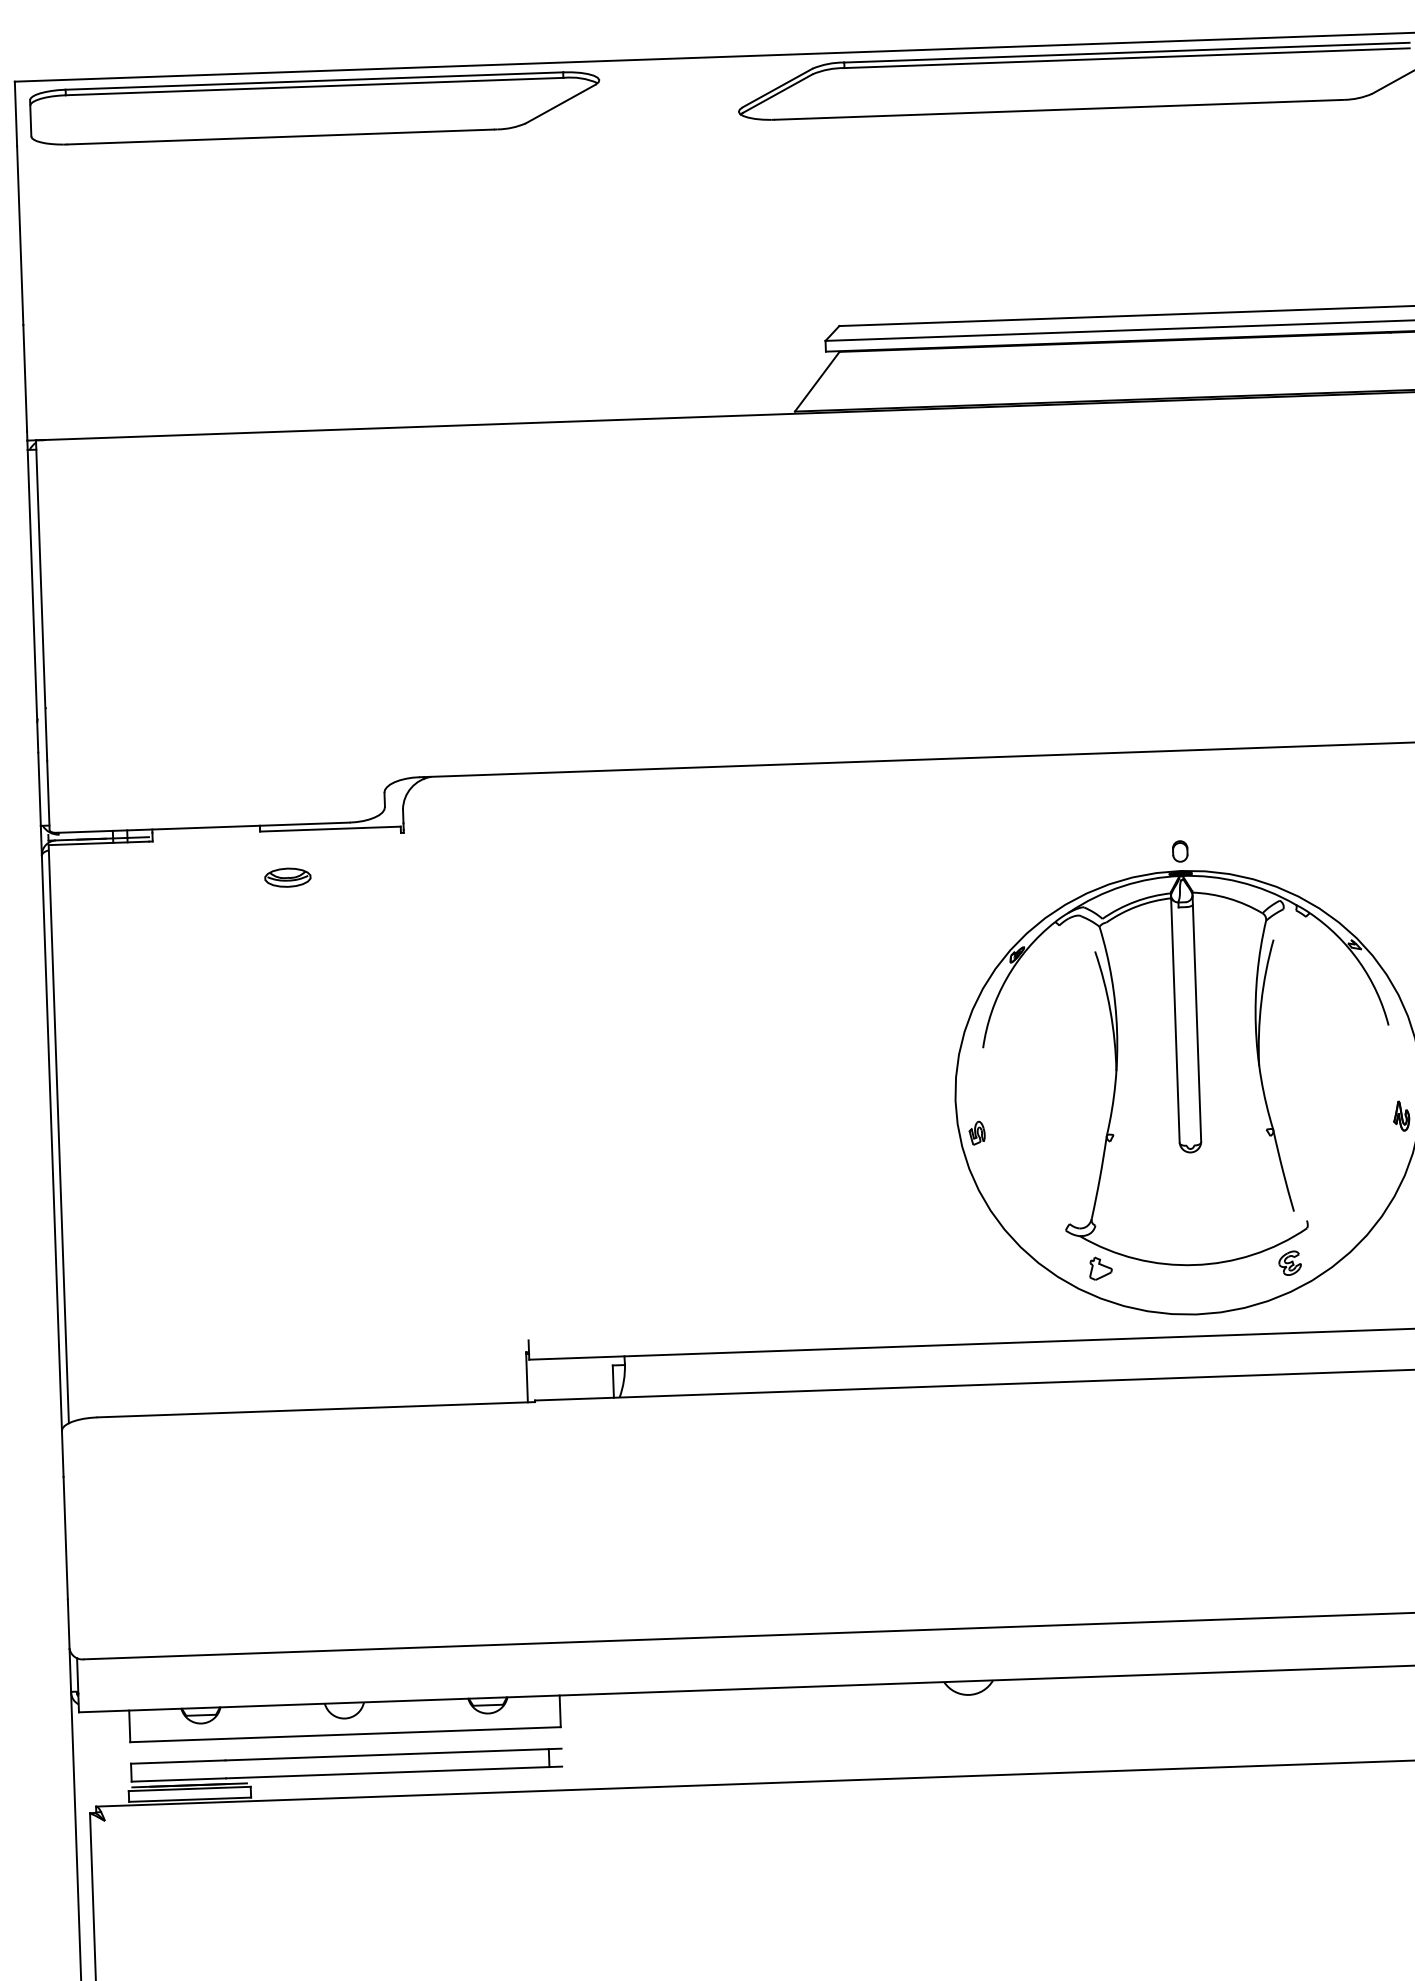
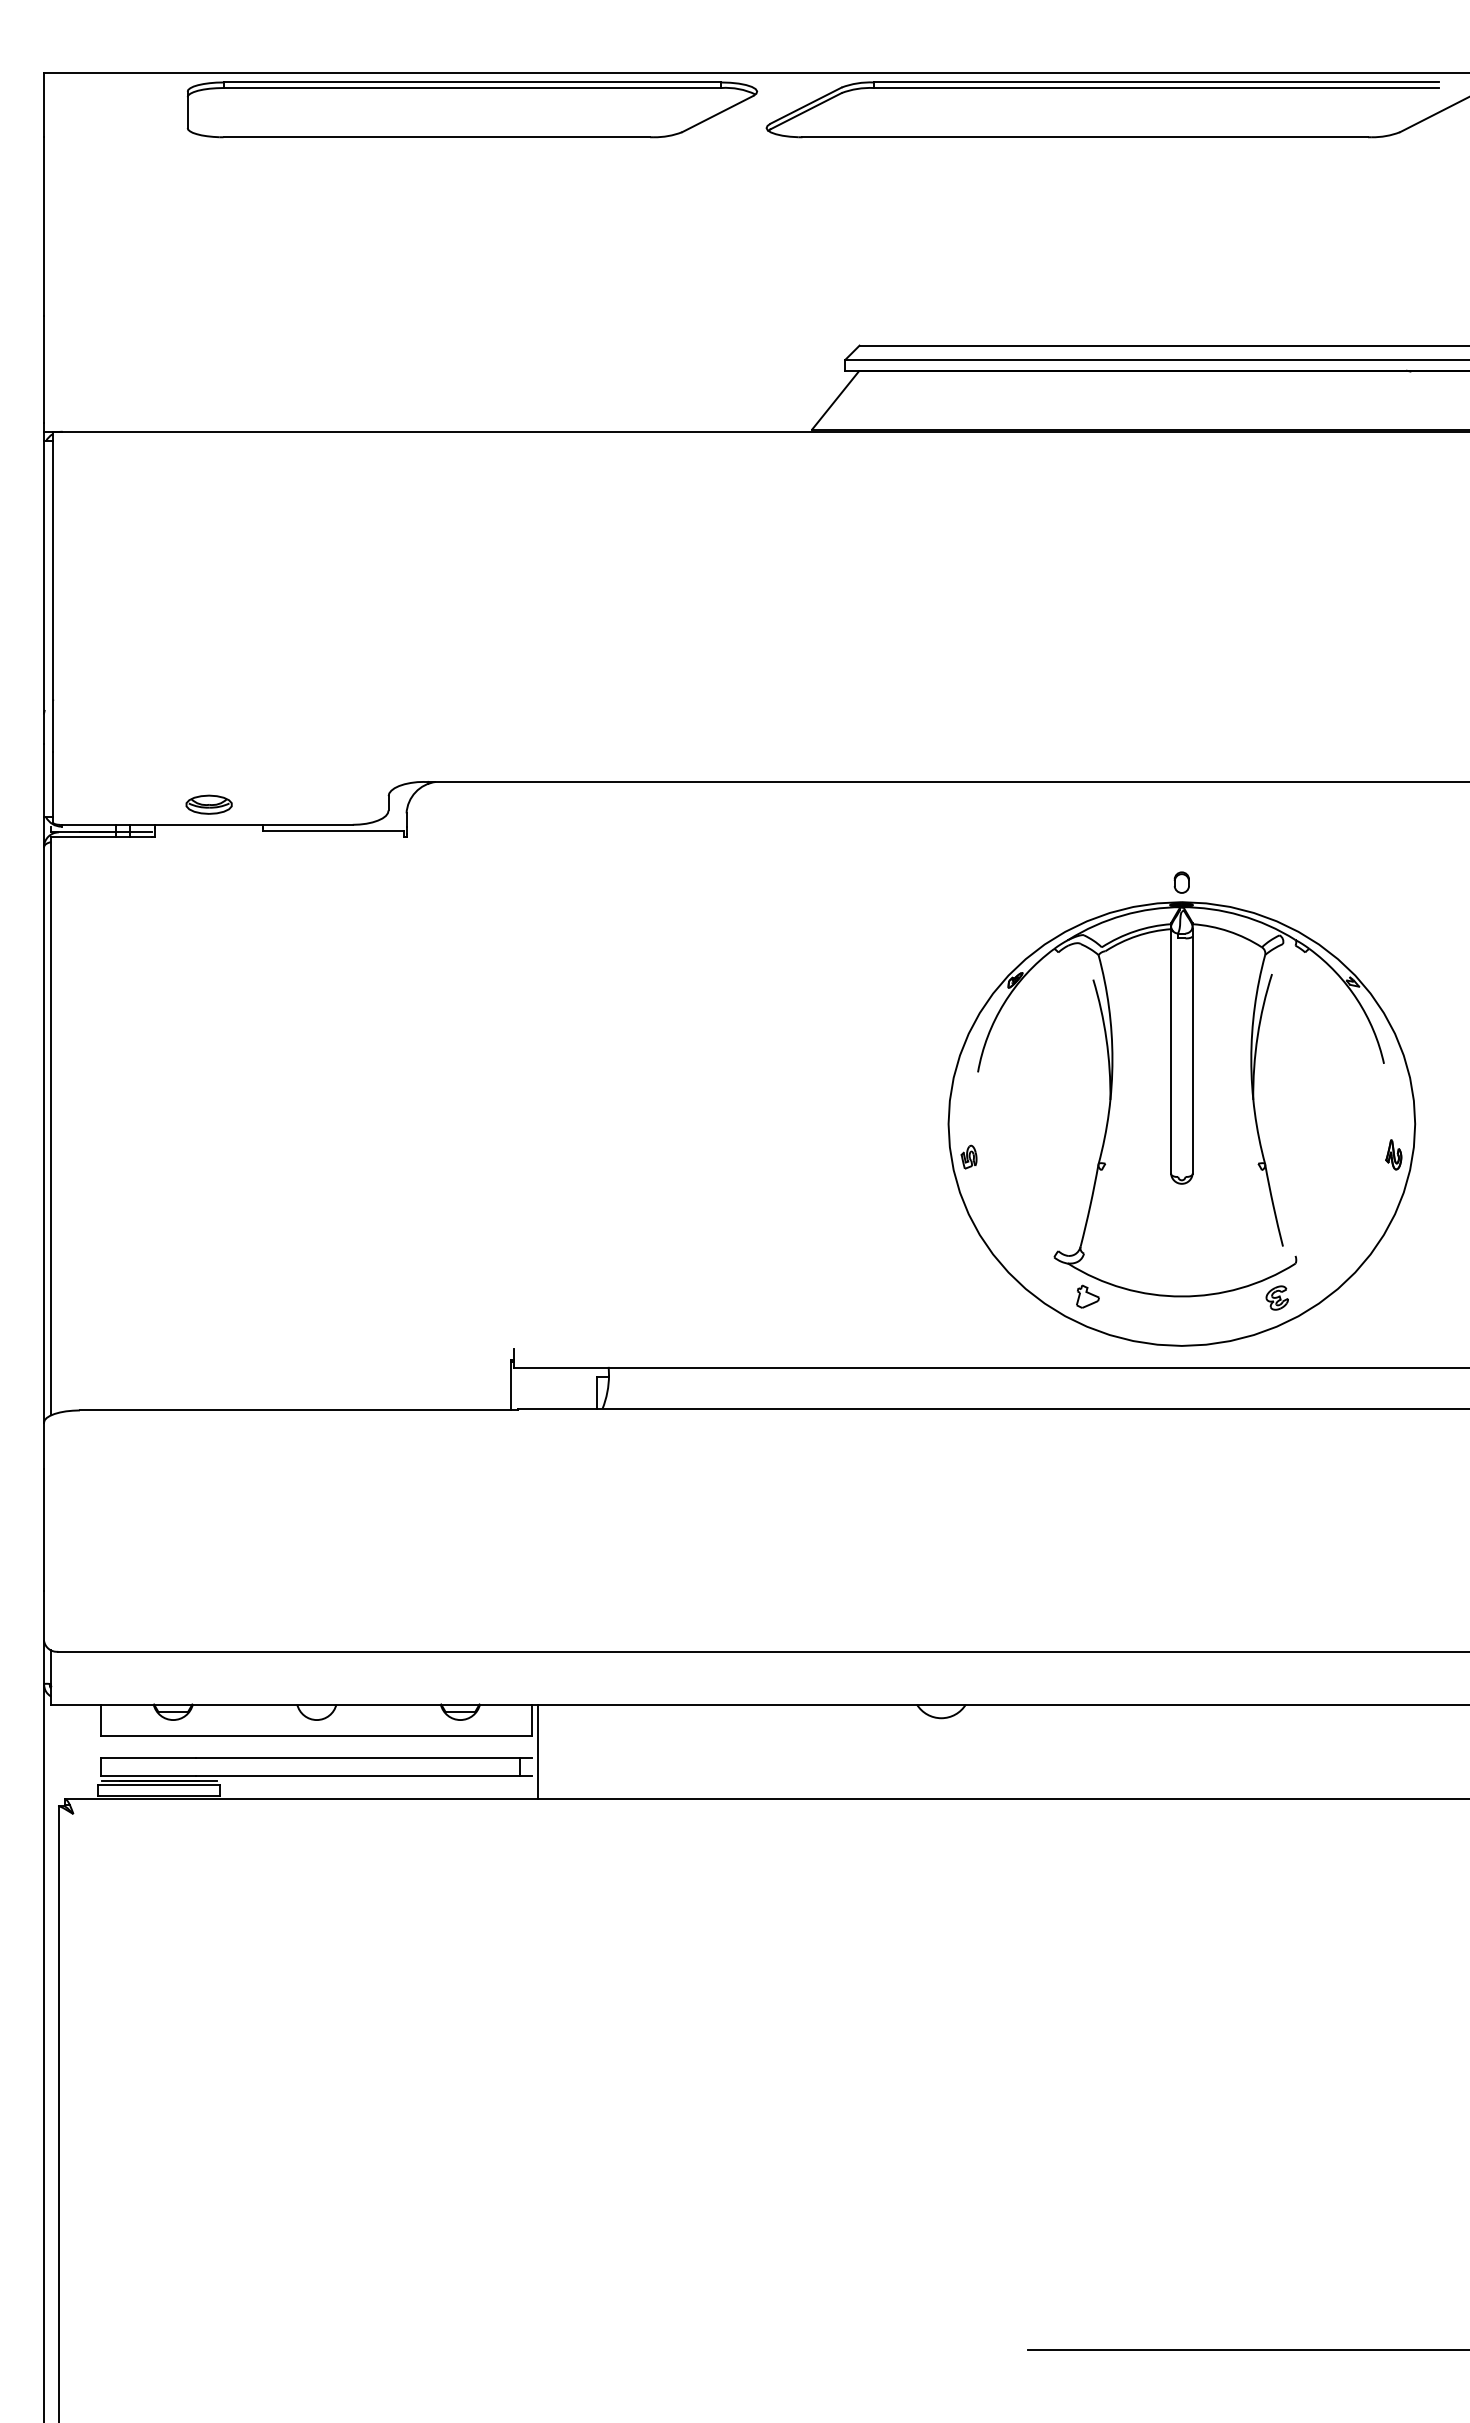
part: (315, 108) -> (472, 109), moved
part: (287, 877) -> (208, 804), moved
line: (566, 1742) -> (537, 1751), added

